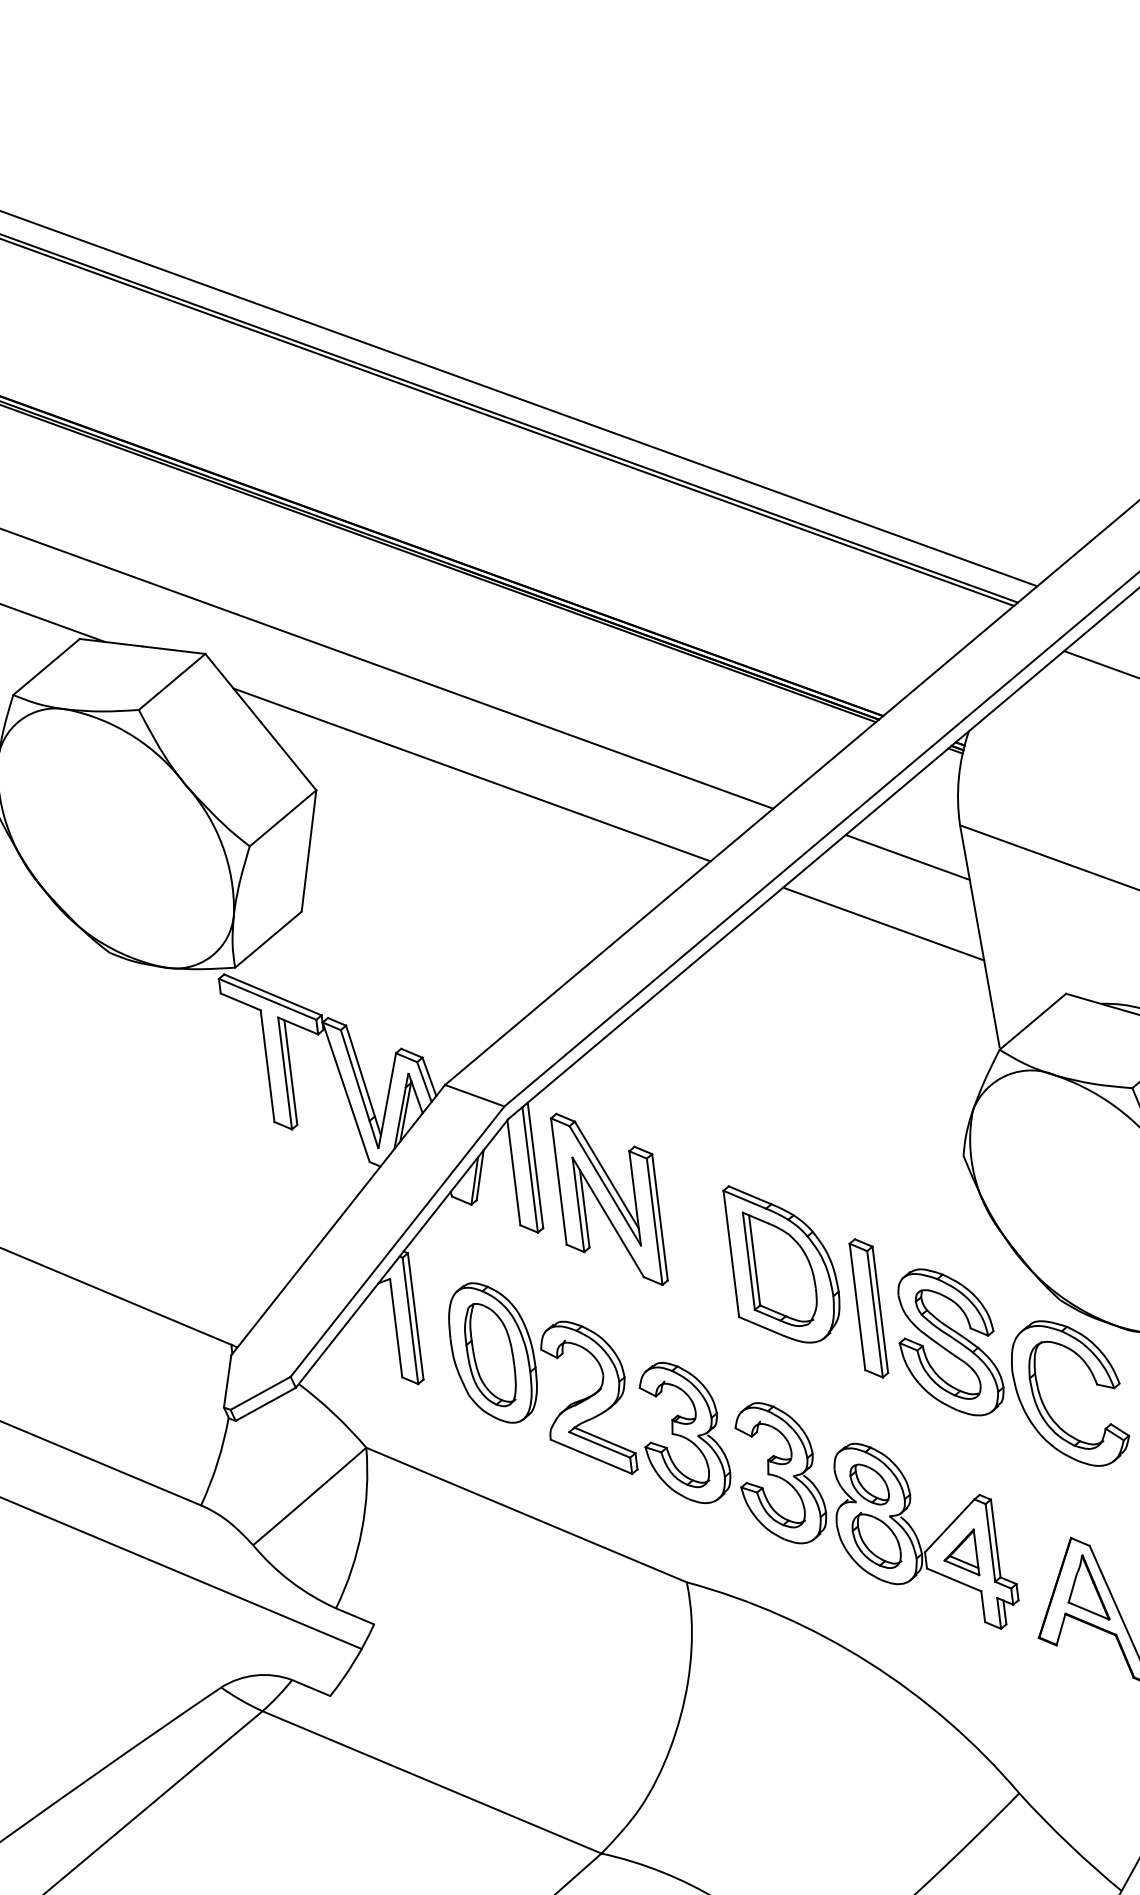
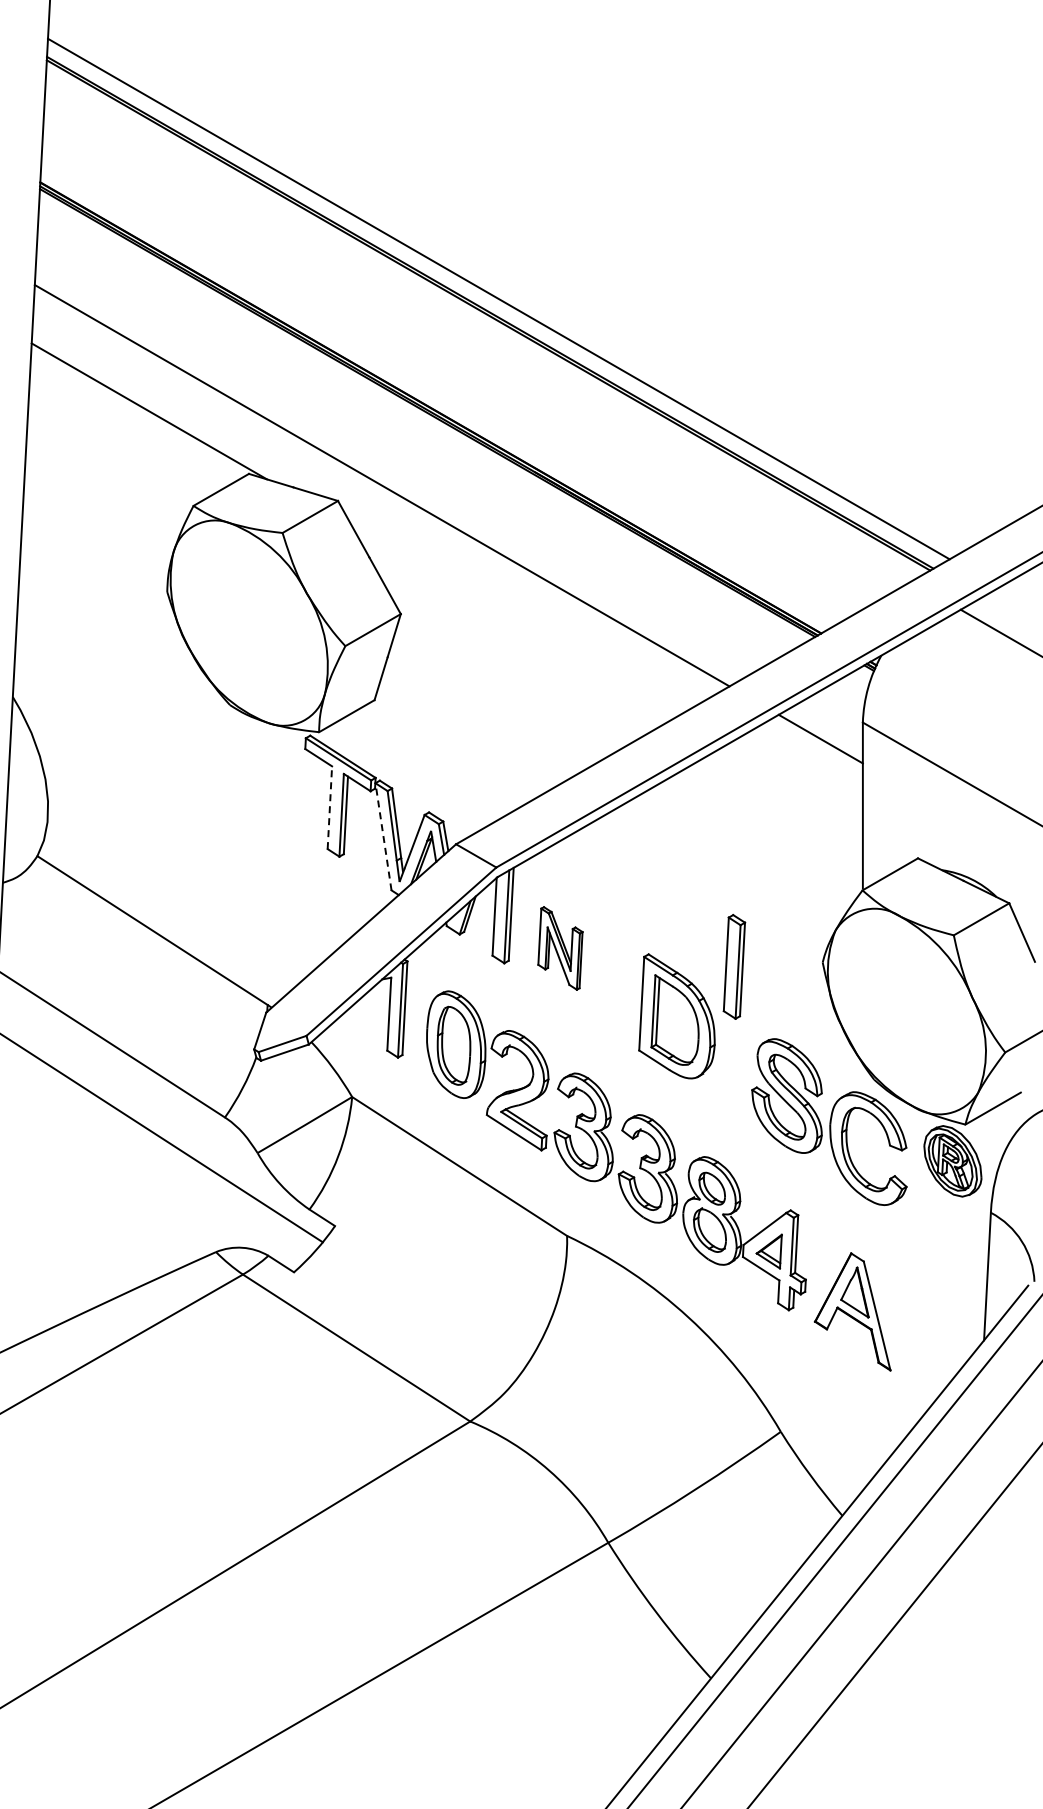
line: (471, 774) -> (515, 622), removed
line: (883, 923) -> (794, 783), removed
line: (266, 1065) -> (329, 807), solid -> dashed
line: (346, 1091) -> (383, 836), solid -> dashed
part: (609, 1199) -> (560, 948), size x0.6
part: (868, 1307) -> (734, 966), moved

